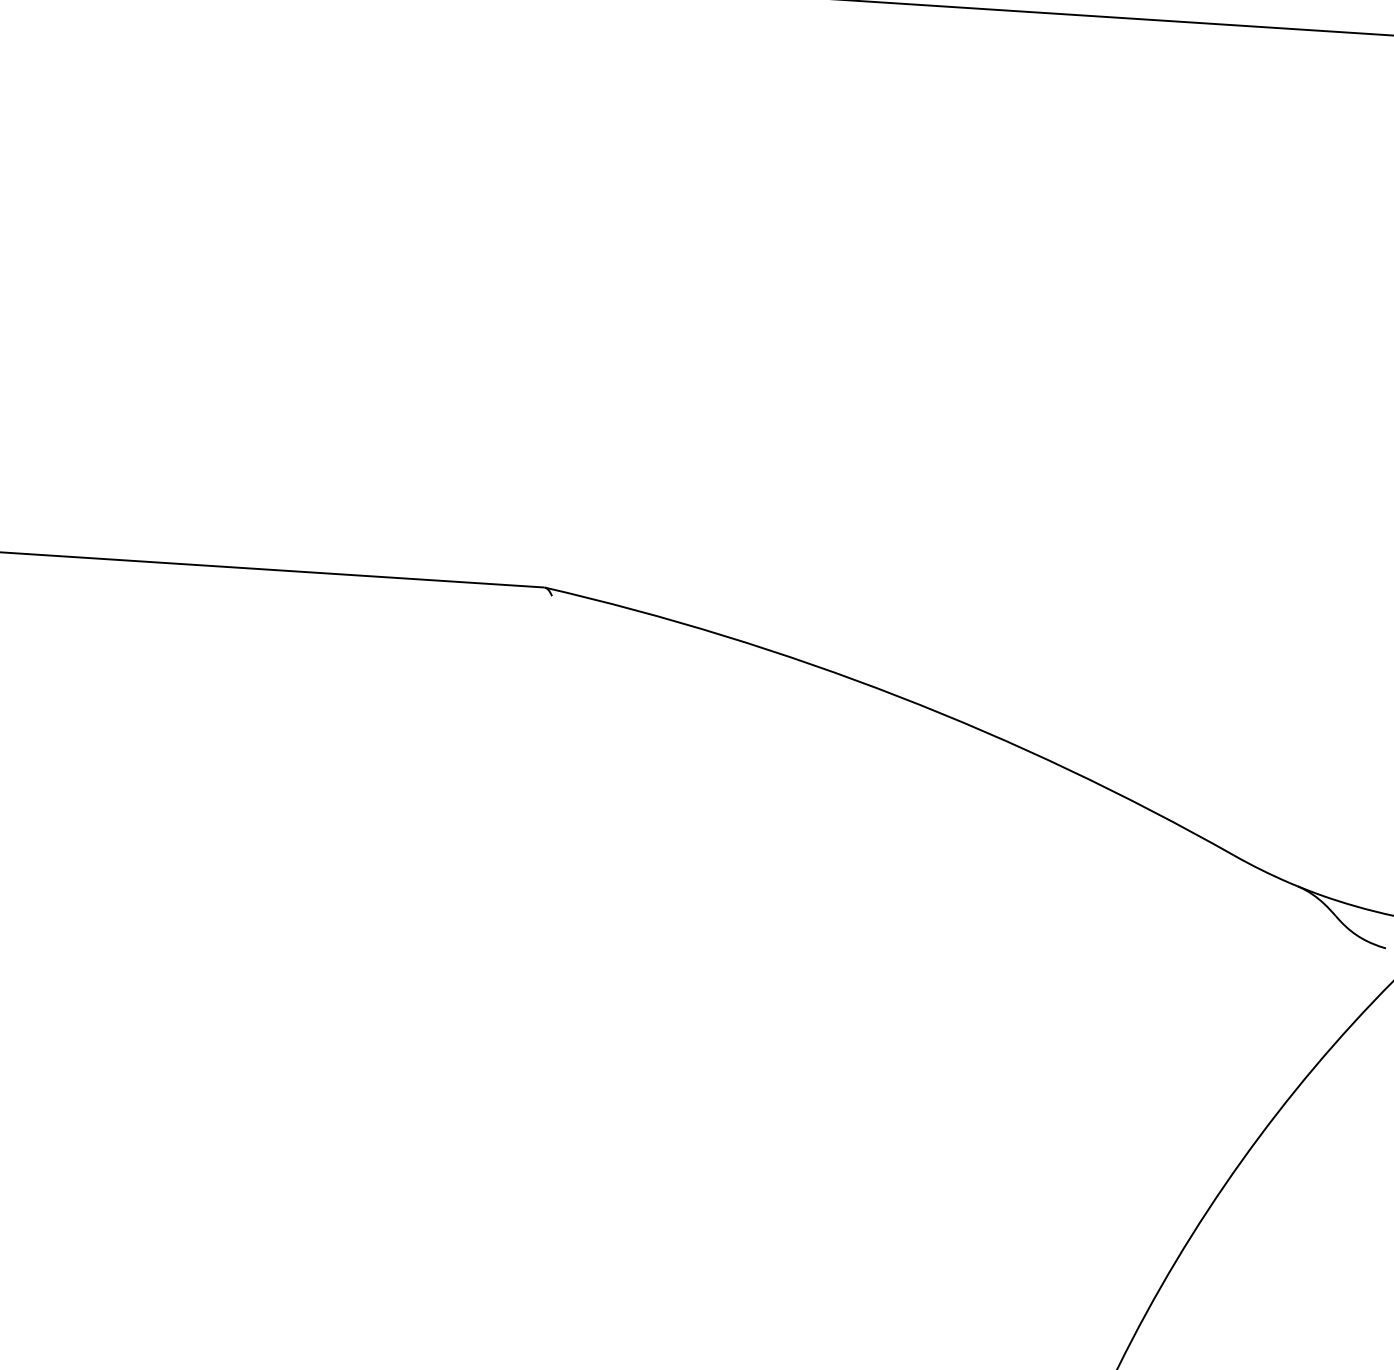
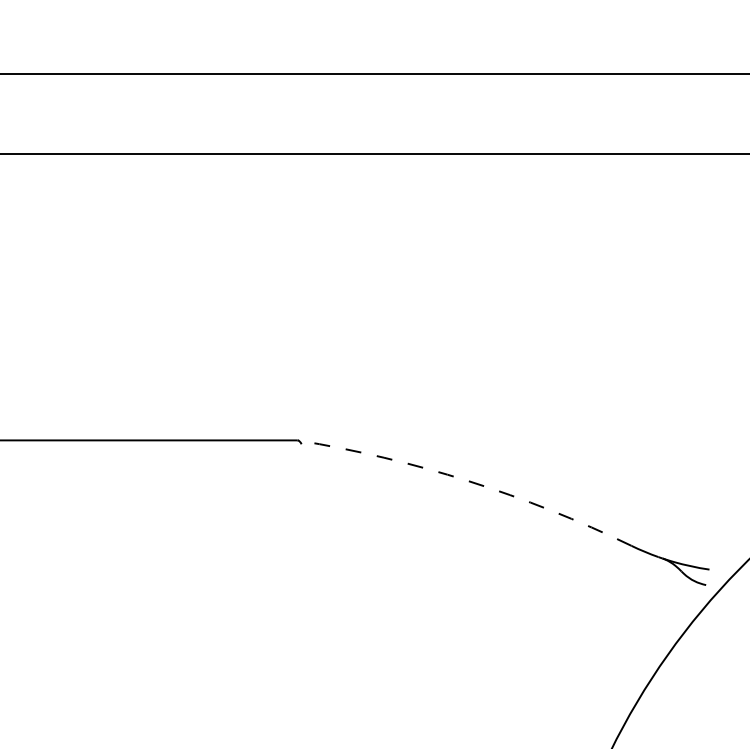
arc: (898, 697) -> (468, 481), solid -> dashed

